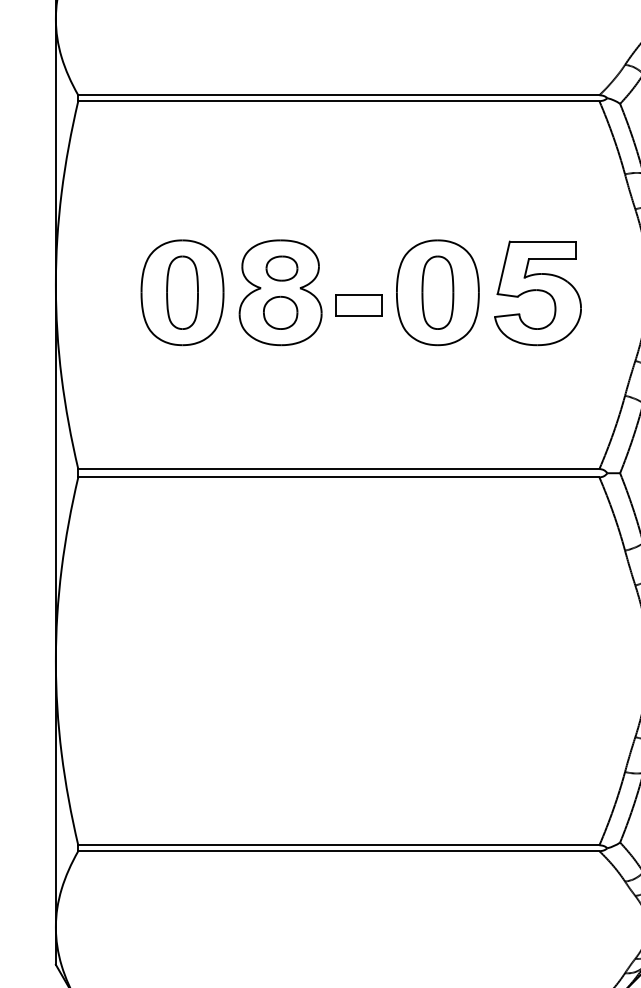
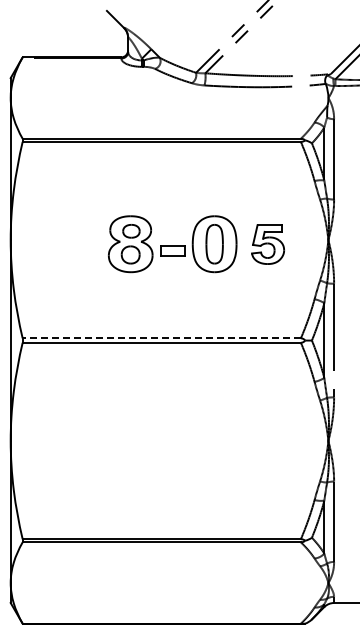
part: (182, 293) -> (78, 244), removed
part: (536, 293) -> (267, 244), size x0.7
line: (338, 469) -> (161, 338), solid -> dashed

